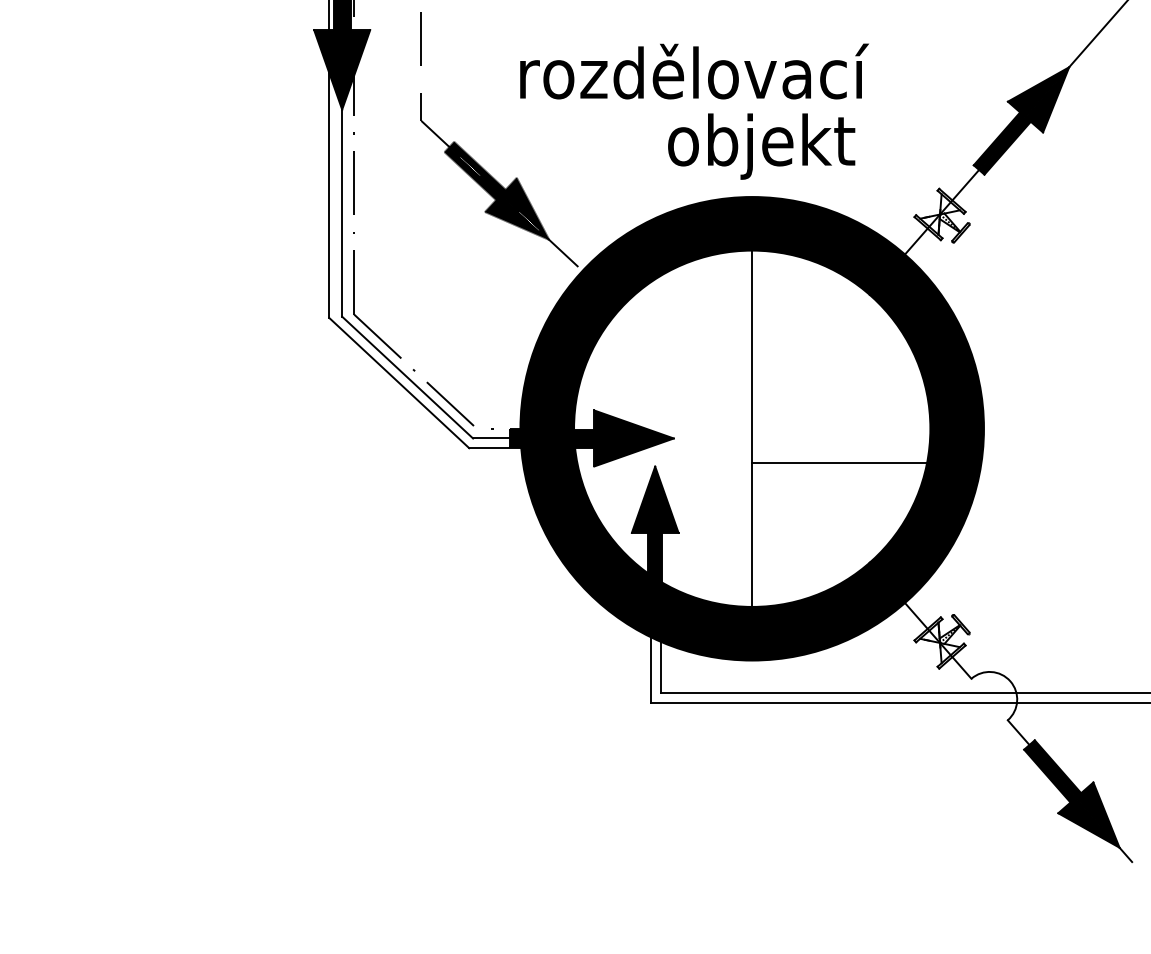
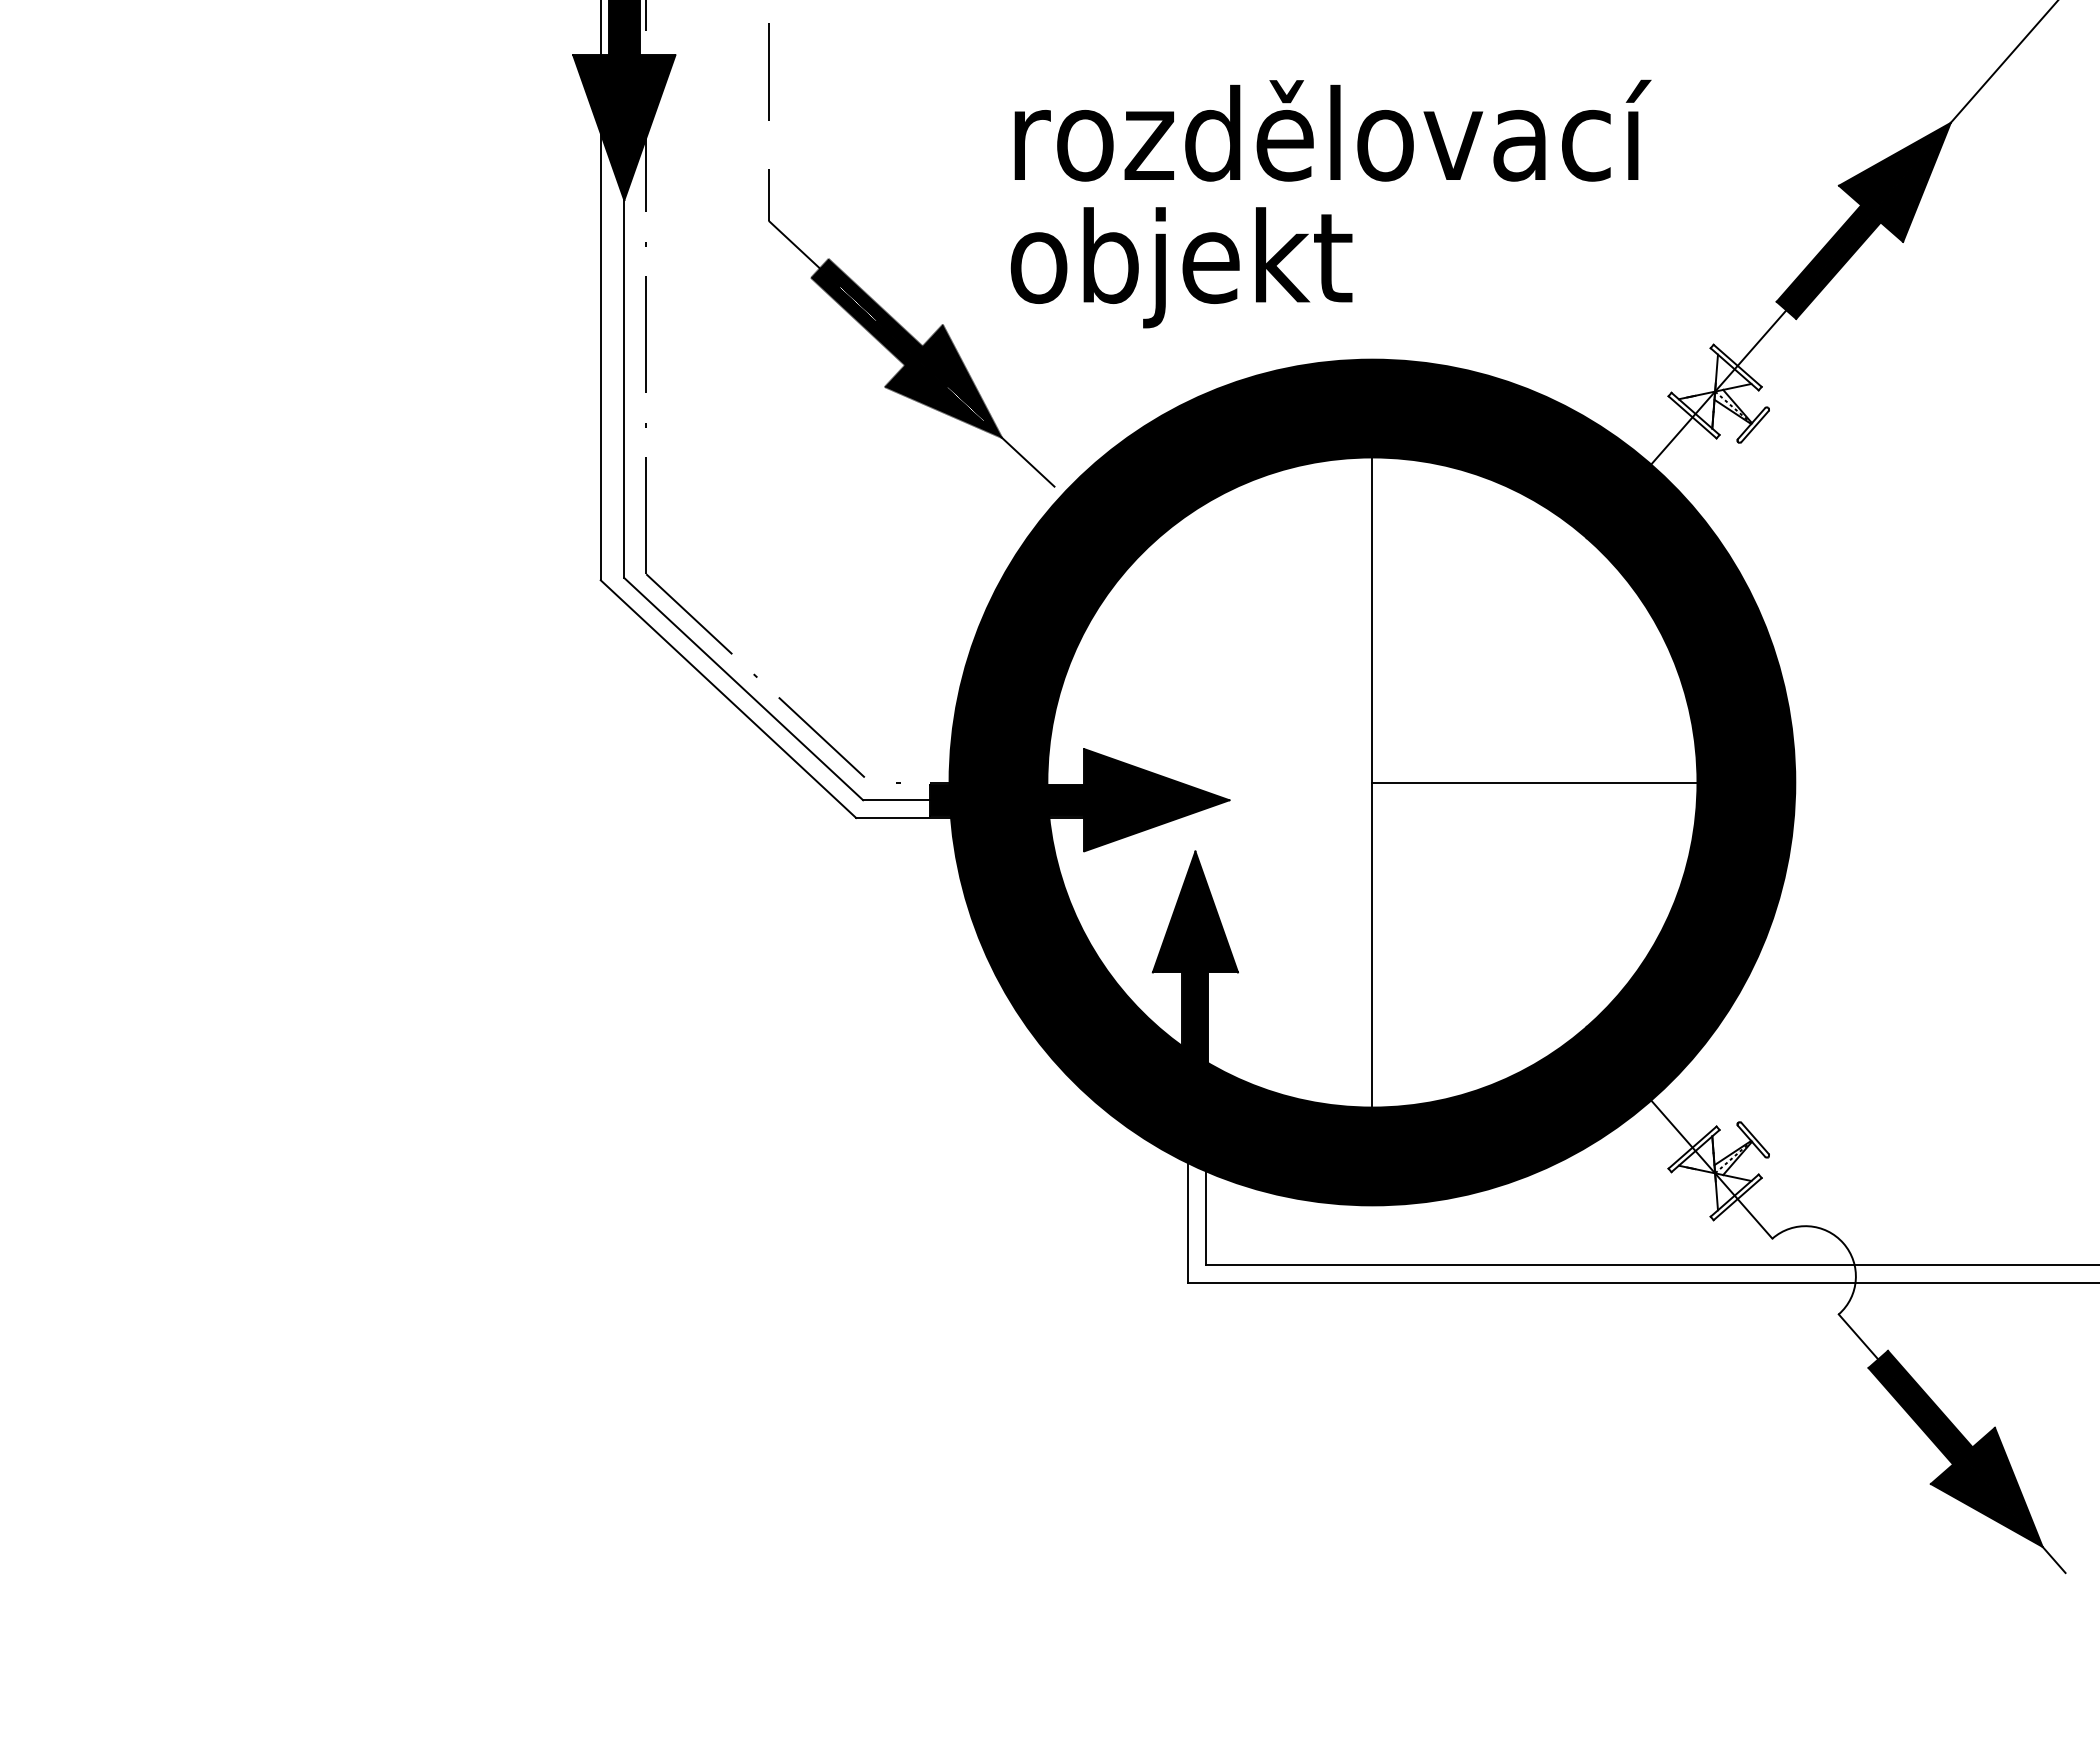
text: (694, 71) -> (1332, 130), moved
text: (761, 146) -> (1181, 267), moved
line: (841, 462) -> (1535, 782), moved

